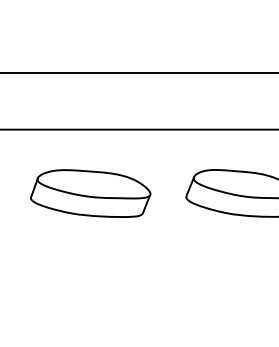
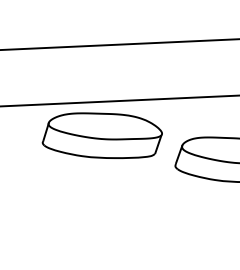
part: (90, 193) -> (102, 135), moved

